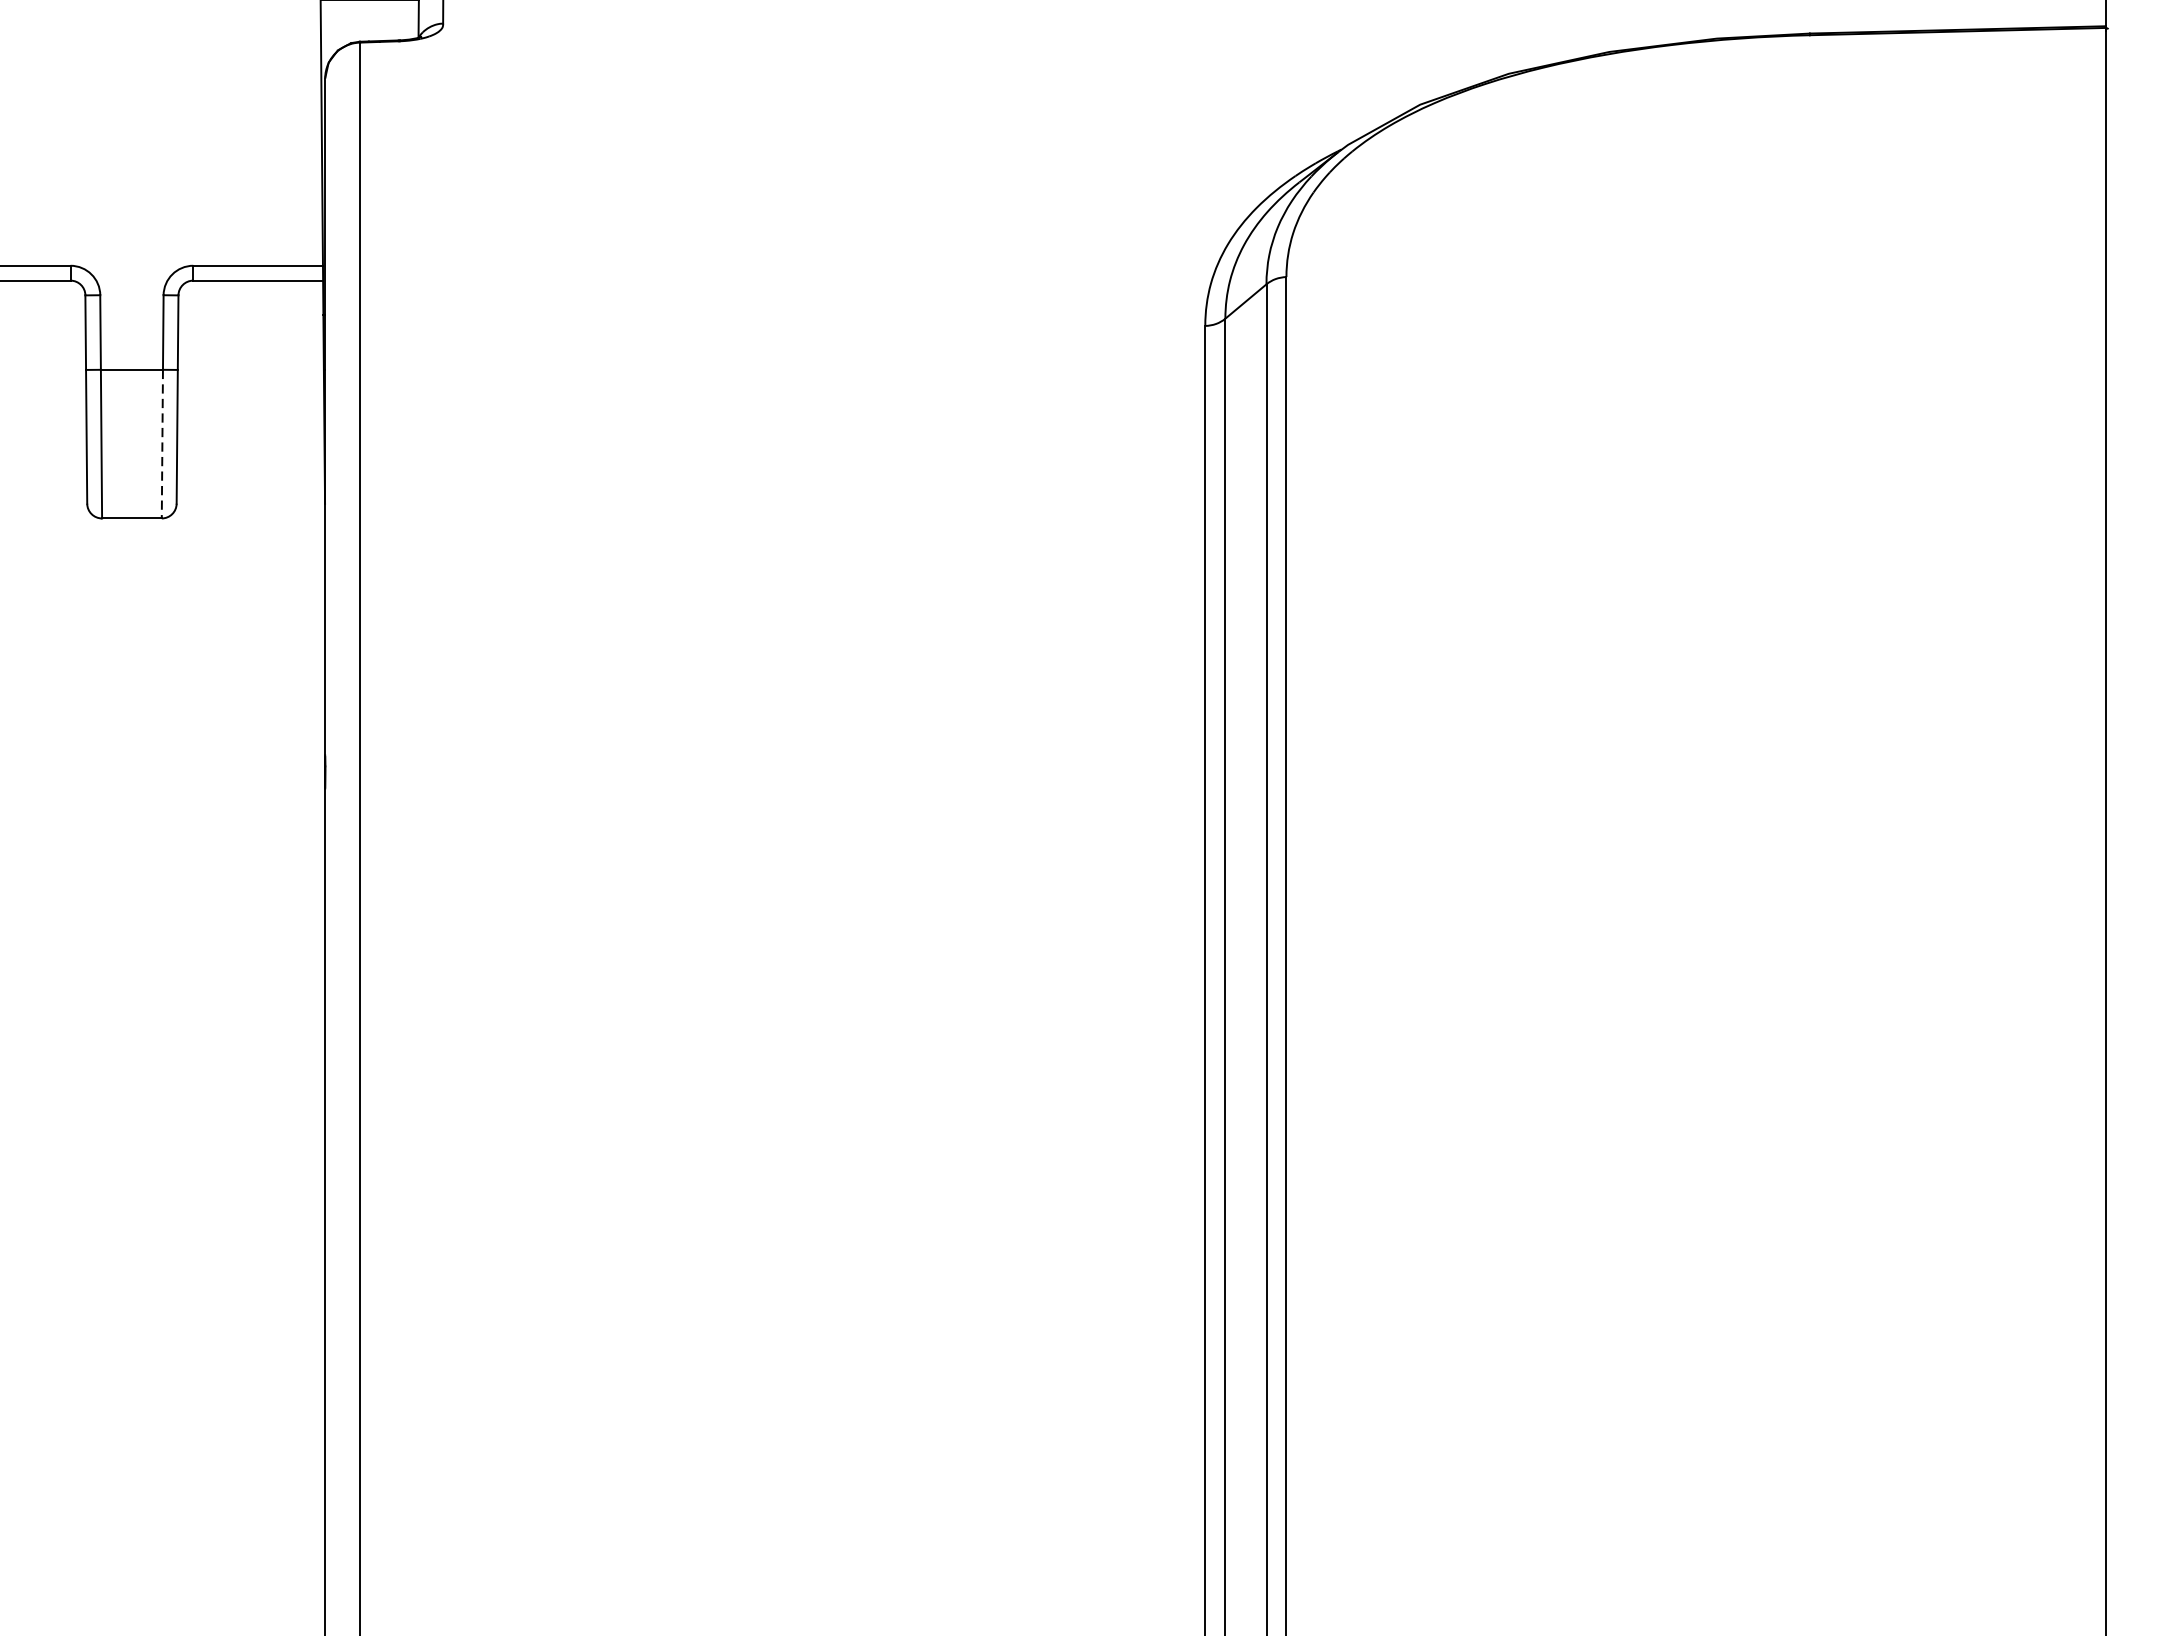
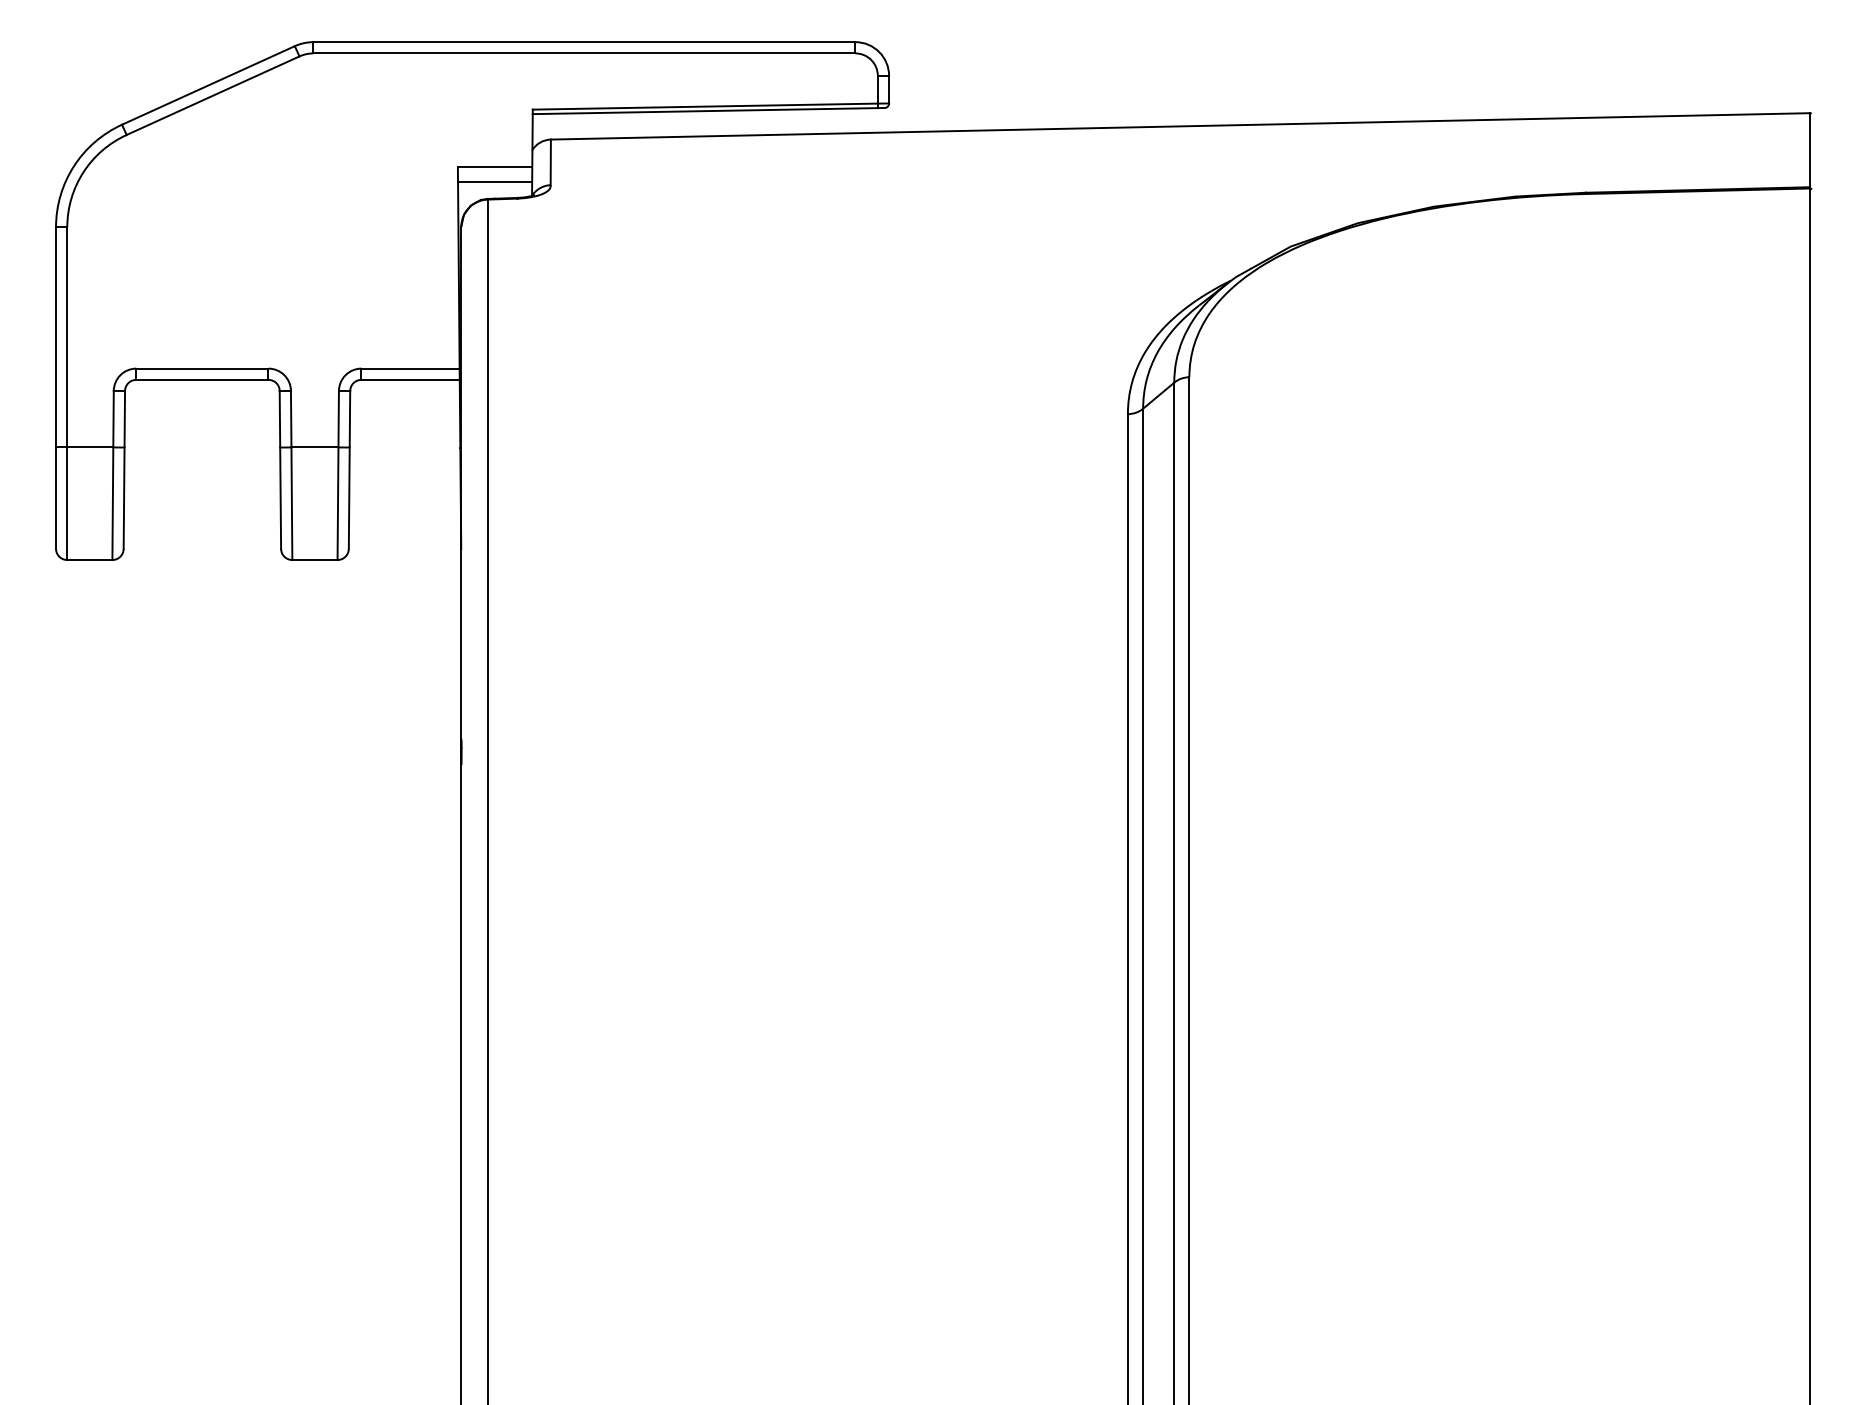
line: (370, 18) -> (495, 181), added
line: (163, 445) -> (338, 504), dashed -> solid

